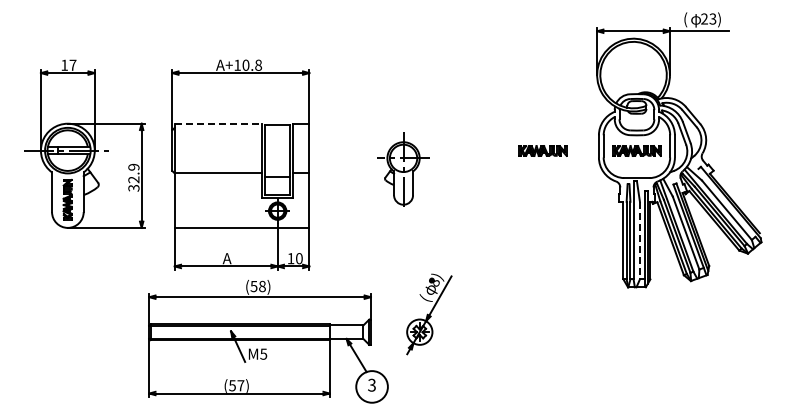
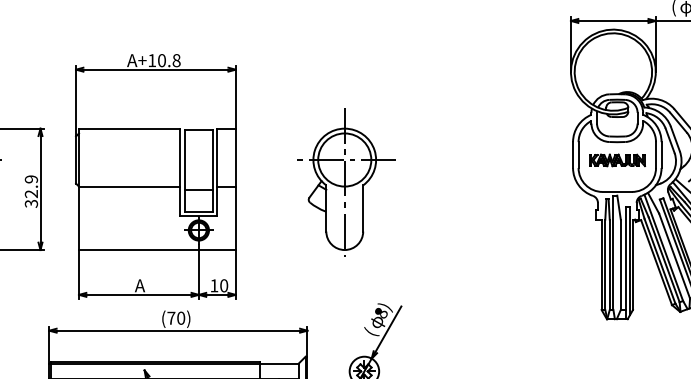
line: (218, 123) -> (129, 128), dashed -> solid
part: (542, 150) -> (507, 159), removed
part: (404, 169) -> (346, 181), size x1.67
line: (639, 240) -> (620, 264), dashed -> solid
text: (257, 286) -> (175, 318), (58) -> (70)

